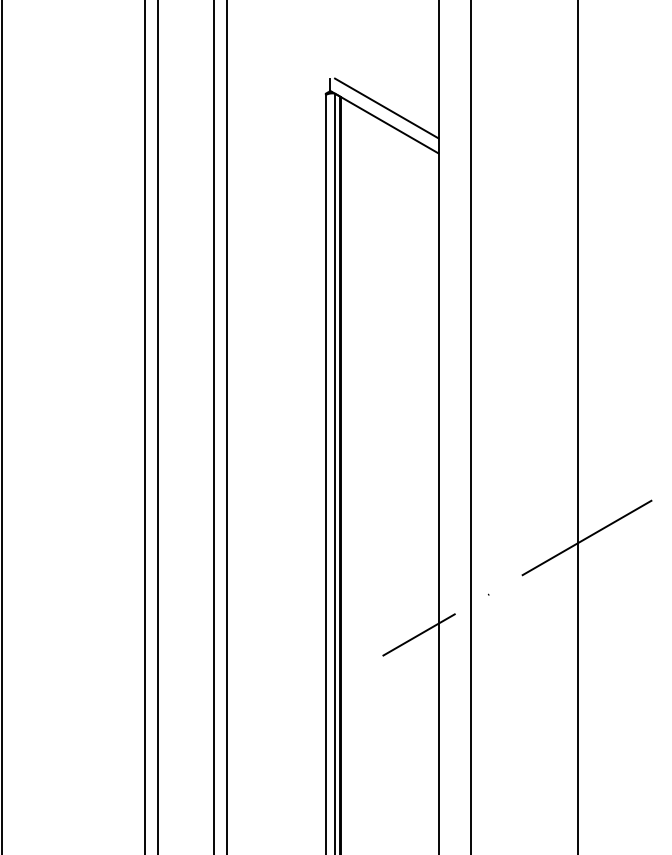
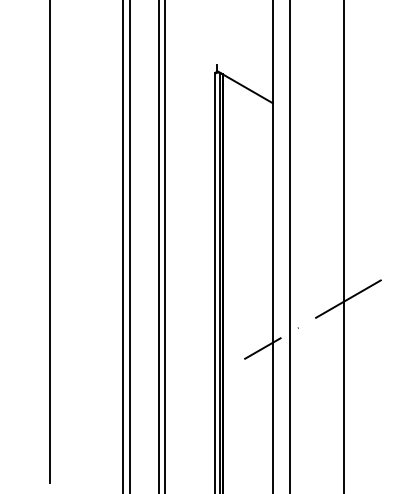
line: (386, 108) -> (246, 80), removed

